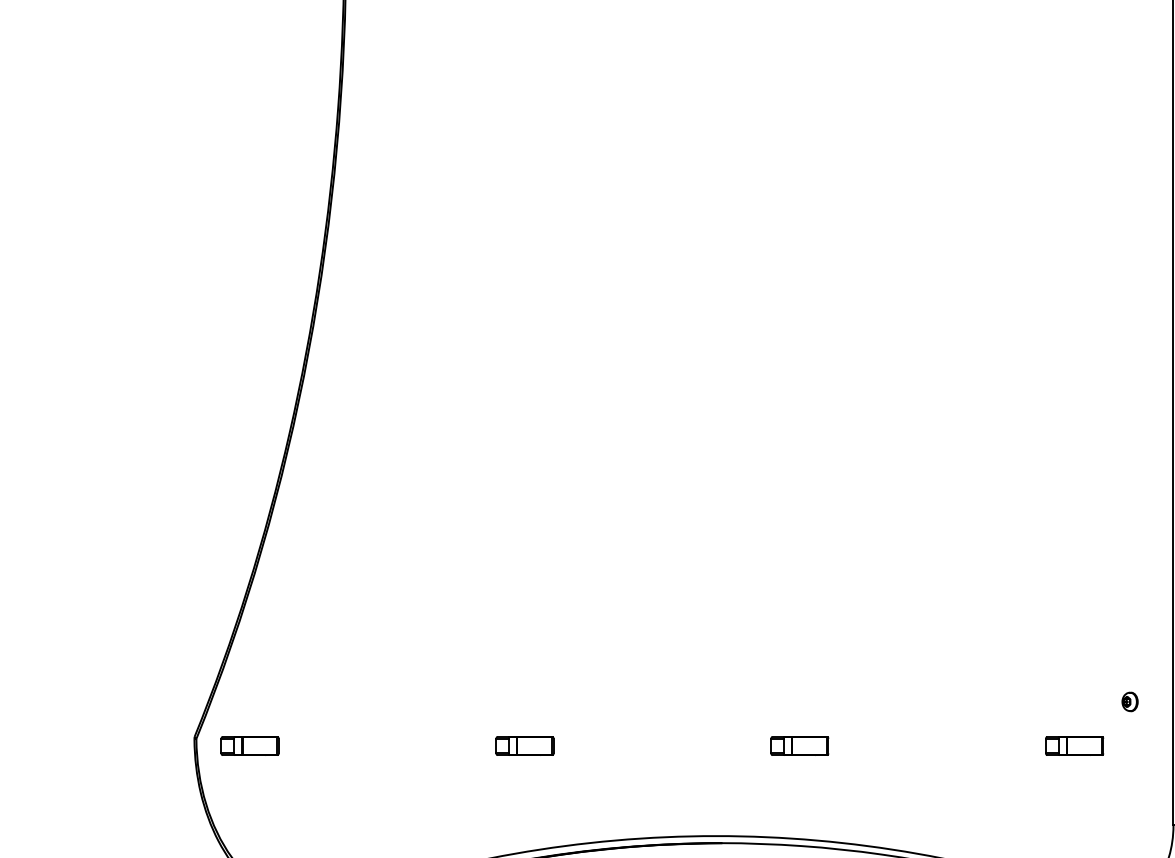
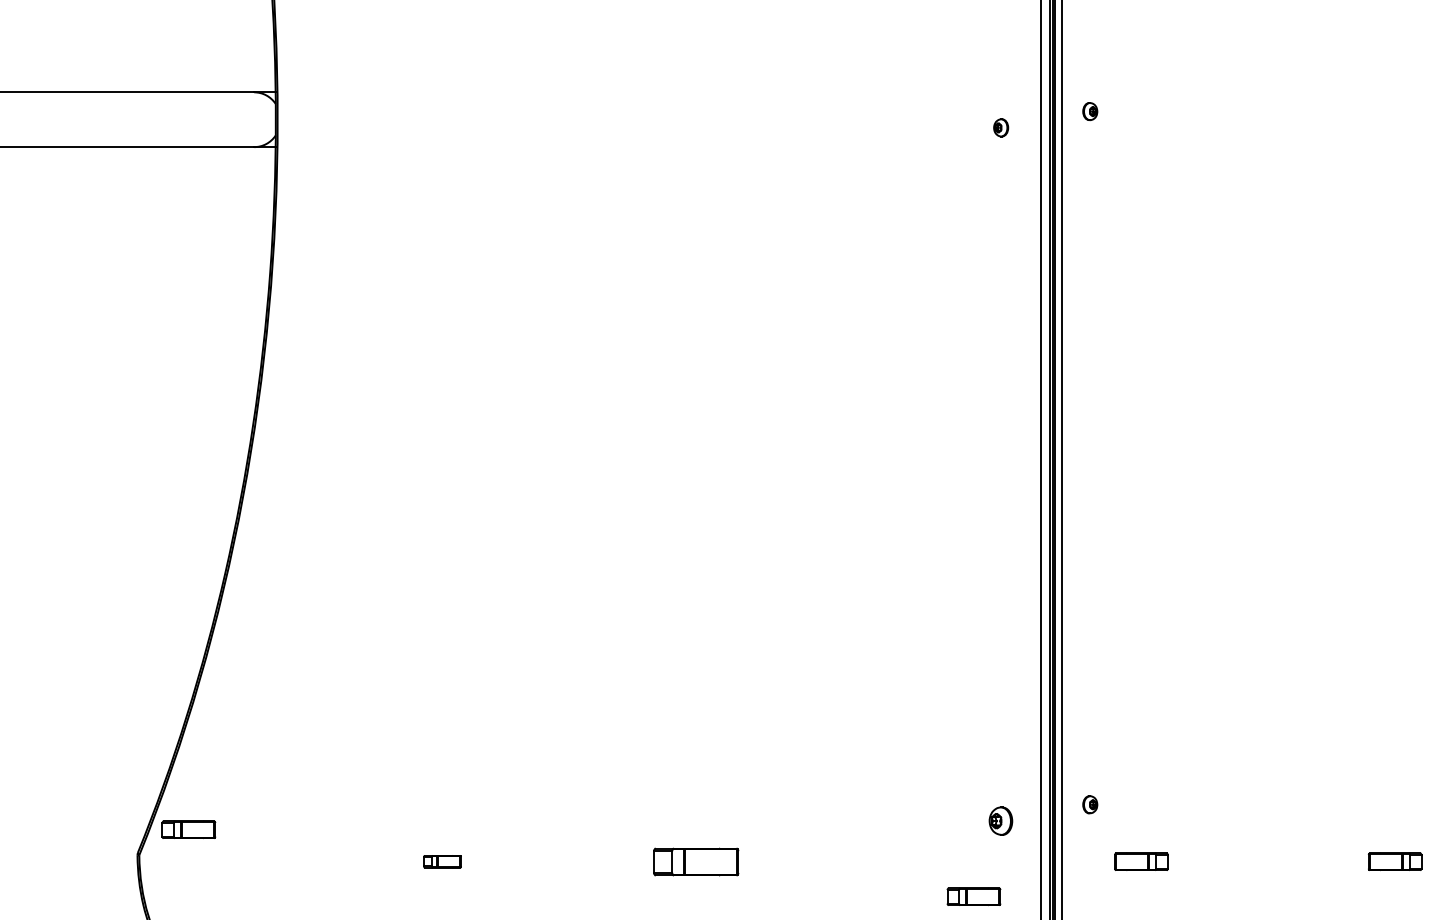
part: (1130, 701) -> (1001, 820), size x1.6
part: (249, 745) -> (188, 829), moved
part: (524, 745) -> (442, 861), size x0.7
part: (800, 745) -> (696, 861), size x1.6
part: (1074, 745) -> (973, 896), moved

